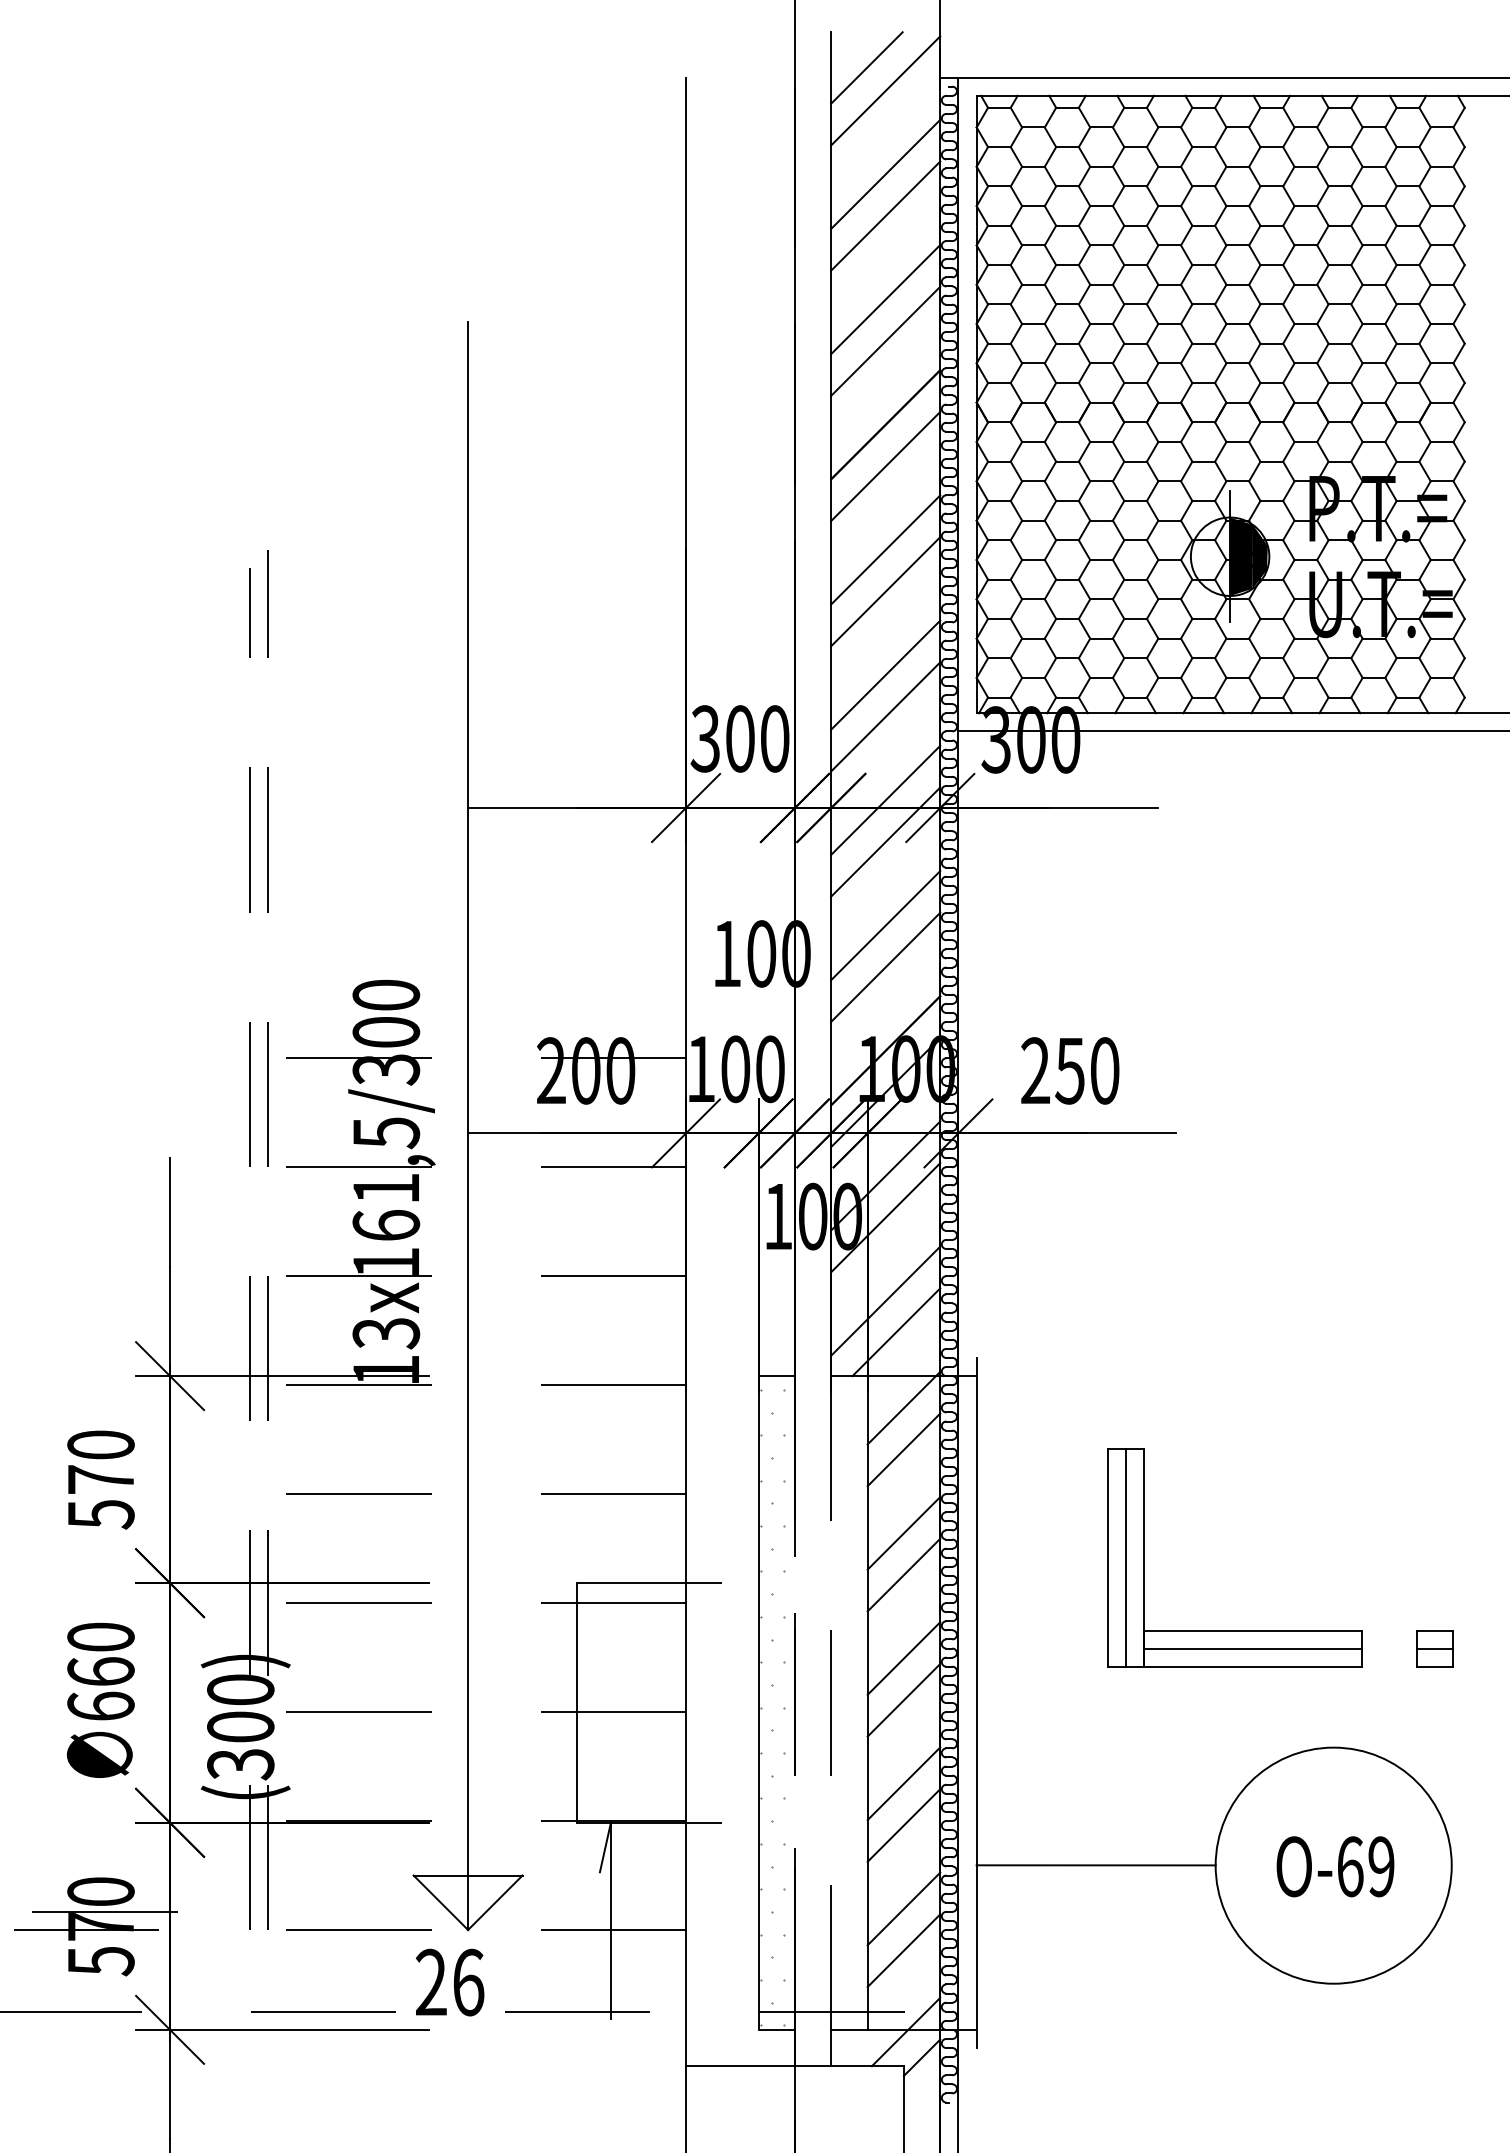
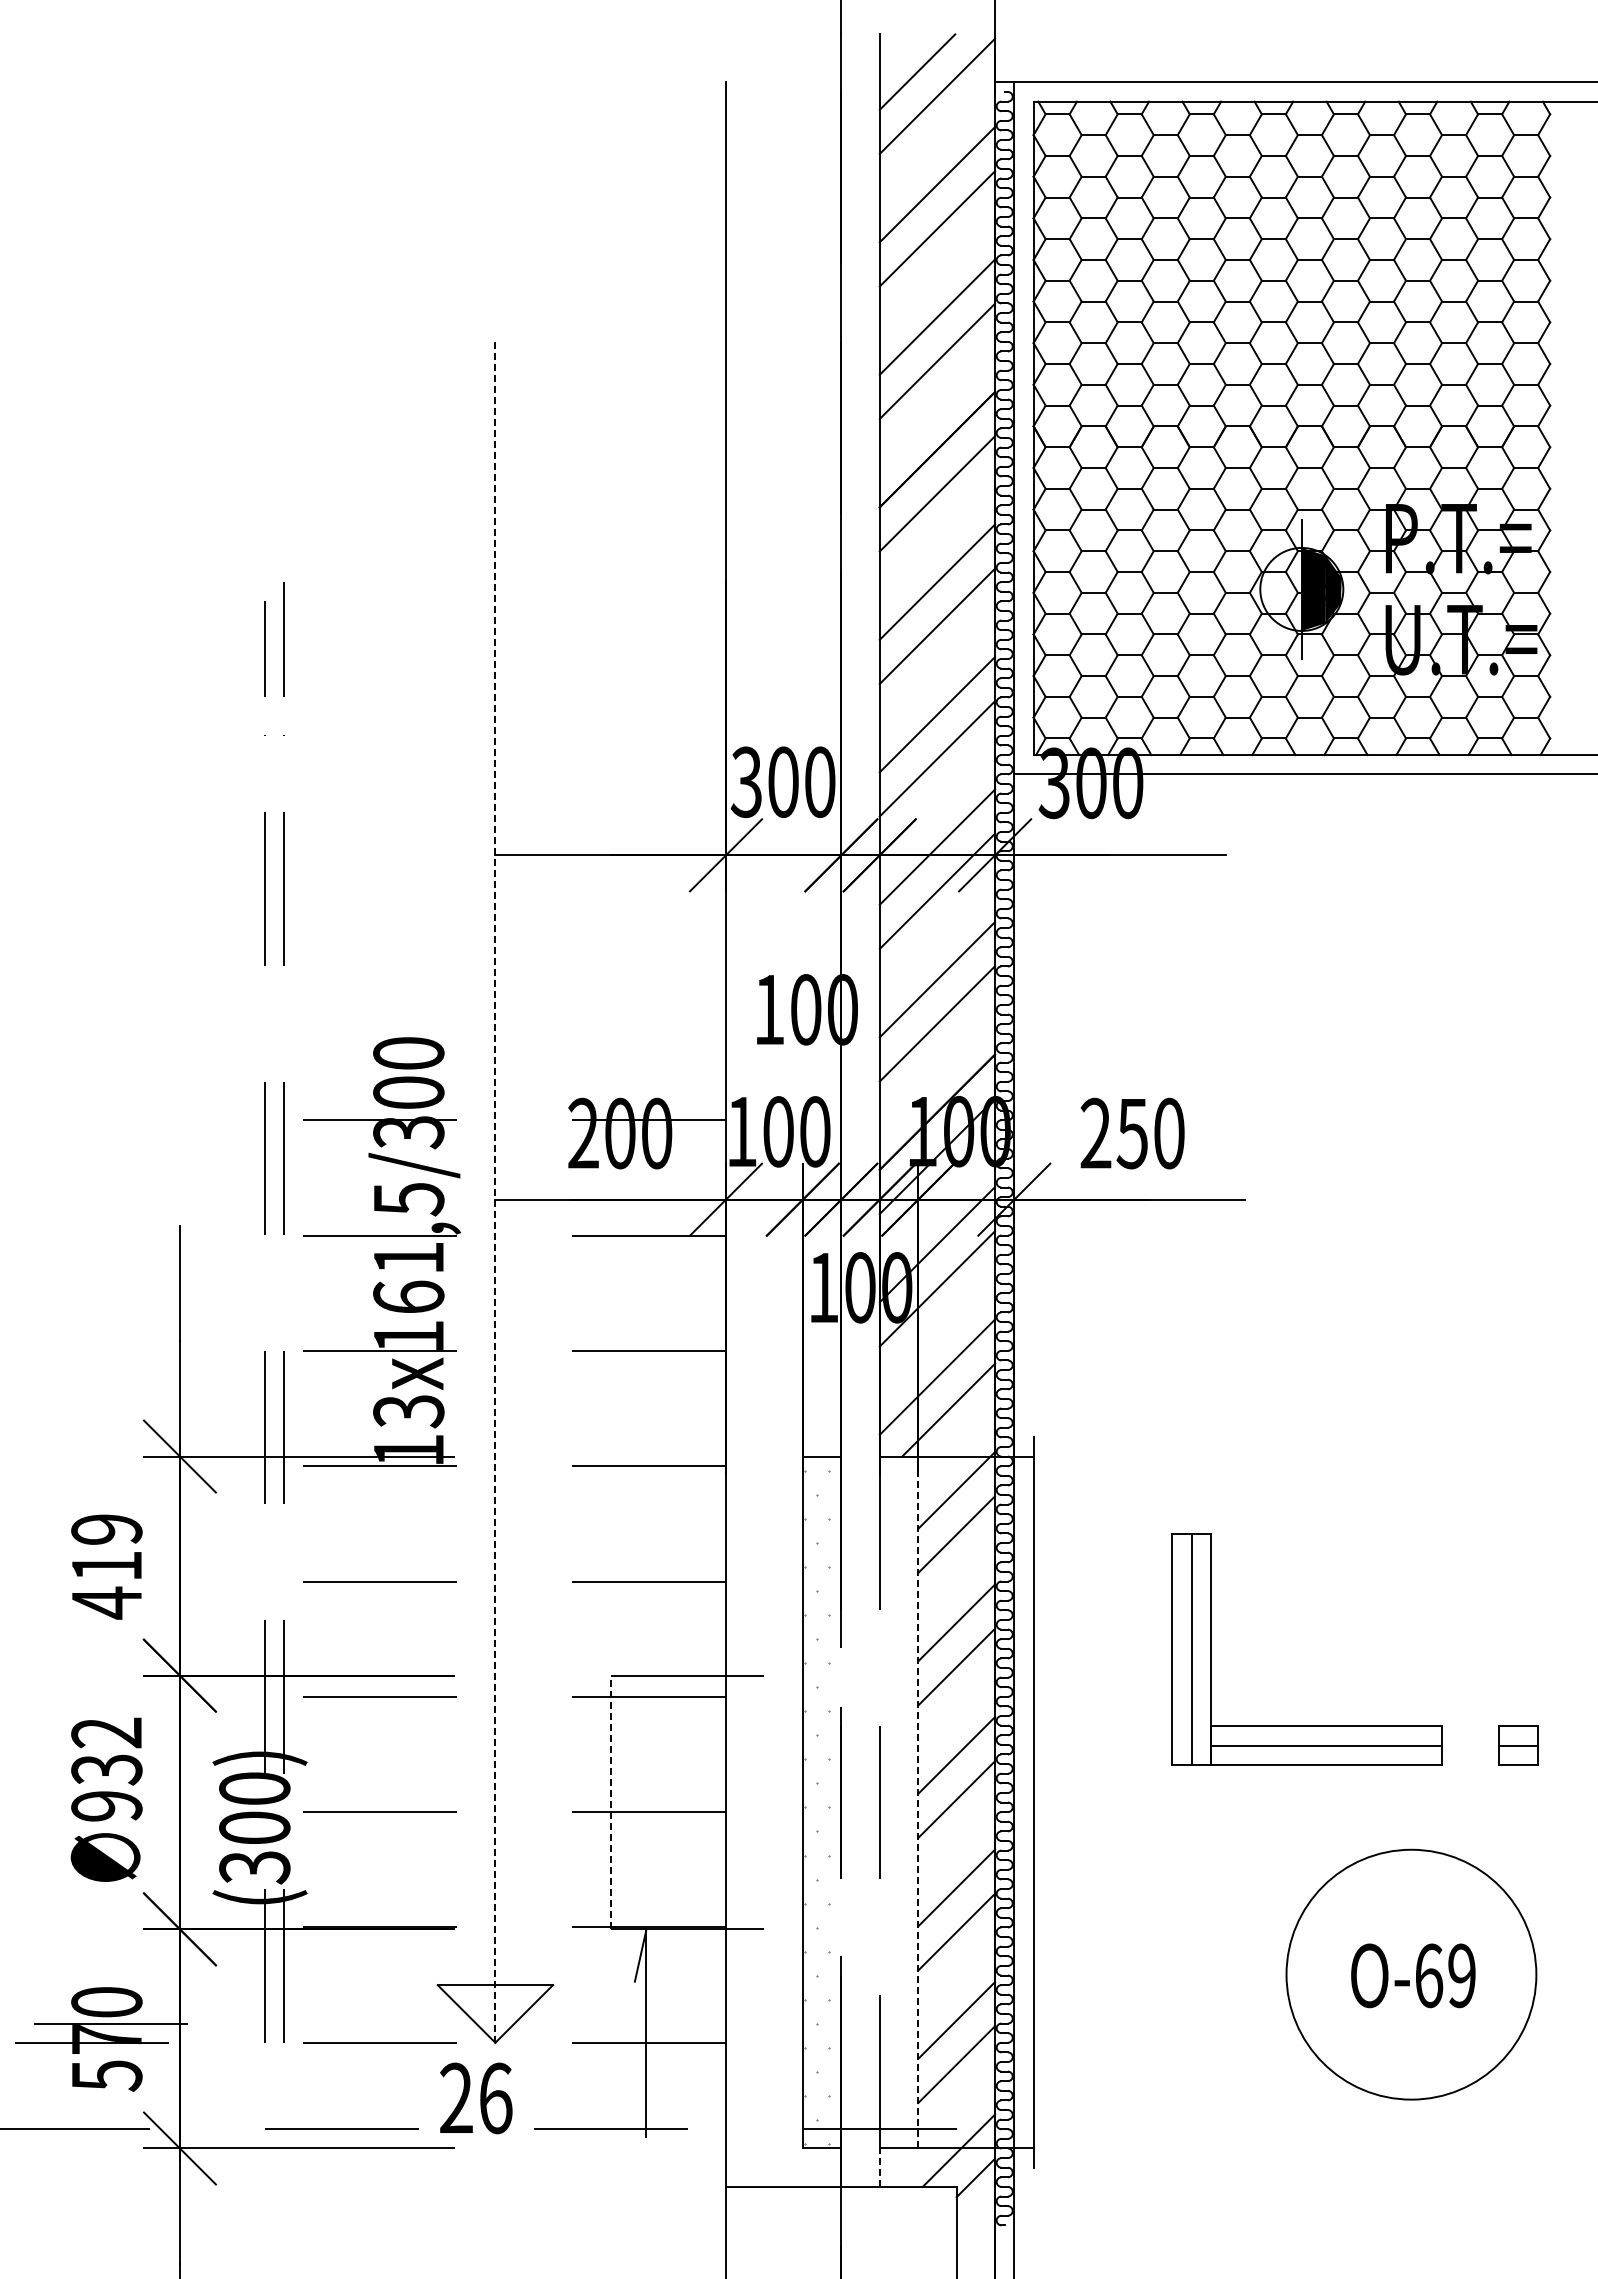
line: (468, 1126) -> (495, 1192), solid -> dashed
text: (100, 1479) -> (106, 1566), 570 -> 419
text: (100, 1671) -> (106, 1769), 660 -> 932
line: (576, 1702) -> (610, 1802), solid -> dashed
line: (867, 1702) -> (918, 1802), solid -> dashed
line: (1095, 1865) -> (1159, 1974), removed
line: (831, 2047) -> (879, 2167), solid -> dashed

